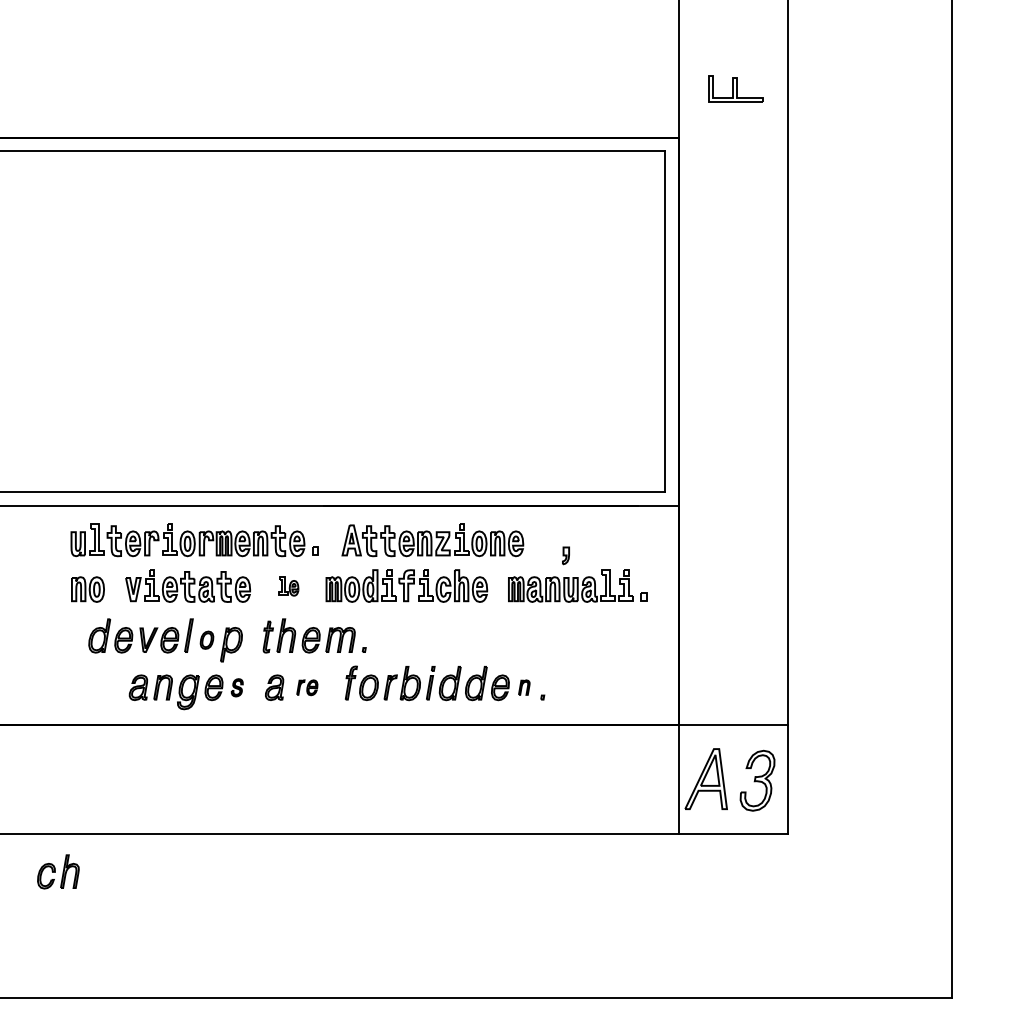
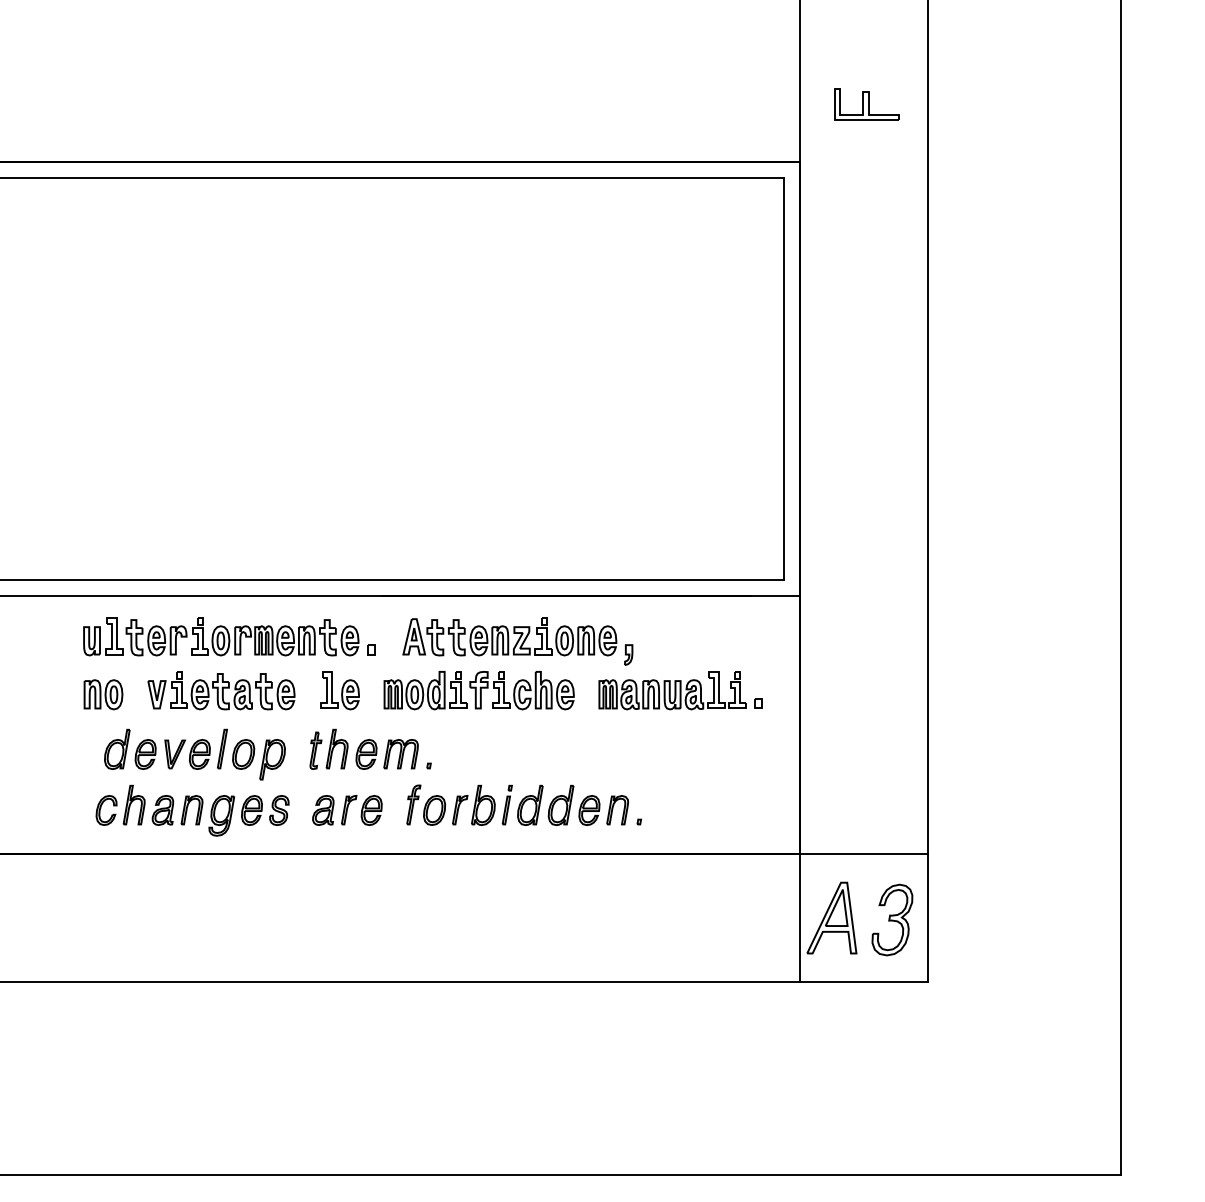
part: (565, 555) -> (628, 654), moved
part: (288, 585) -> (339, 690), size x1.67
part: (206, 640) -> (243, 754), size x1.43
part: (237, 687) -> (279, 810), size x1.43
part: (306, 687) -> (361, 810), size x1.67
part: (524, 687) -> (617, 810), size x1.67
part: (58, 871) -> (120, 804), moved

